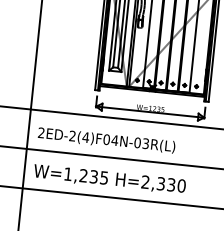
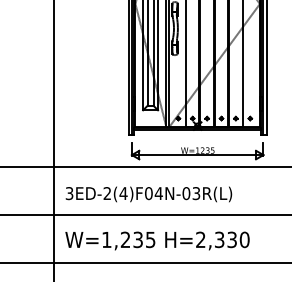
text: (41, 132) -> (69, 193), 2ED-2(4)F04N-03R(L) -> 3ED-2(4)F04N-03R(L)

